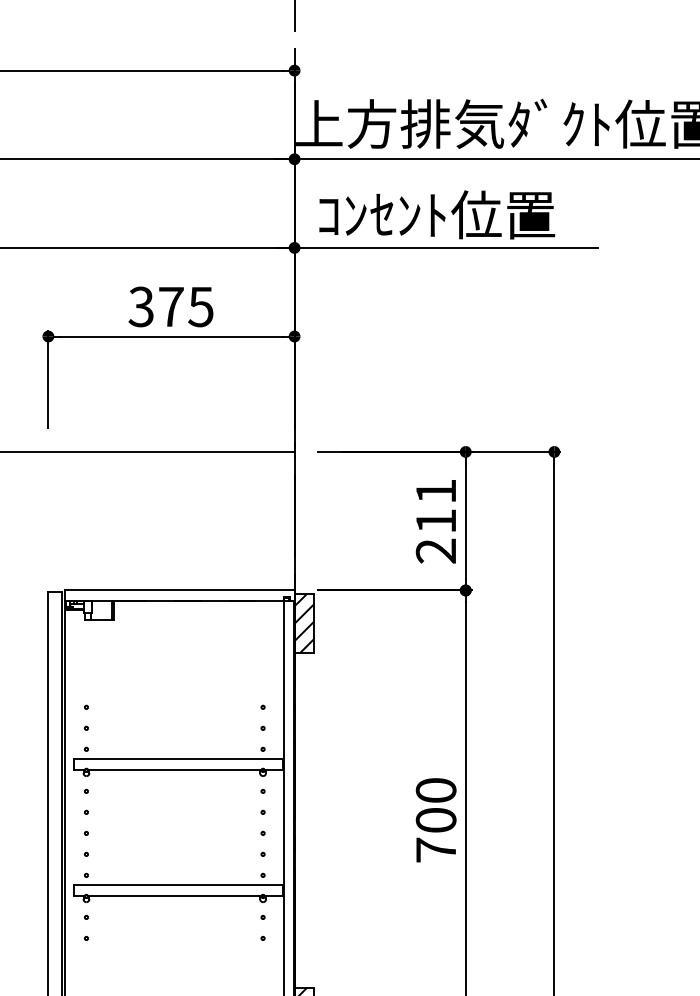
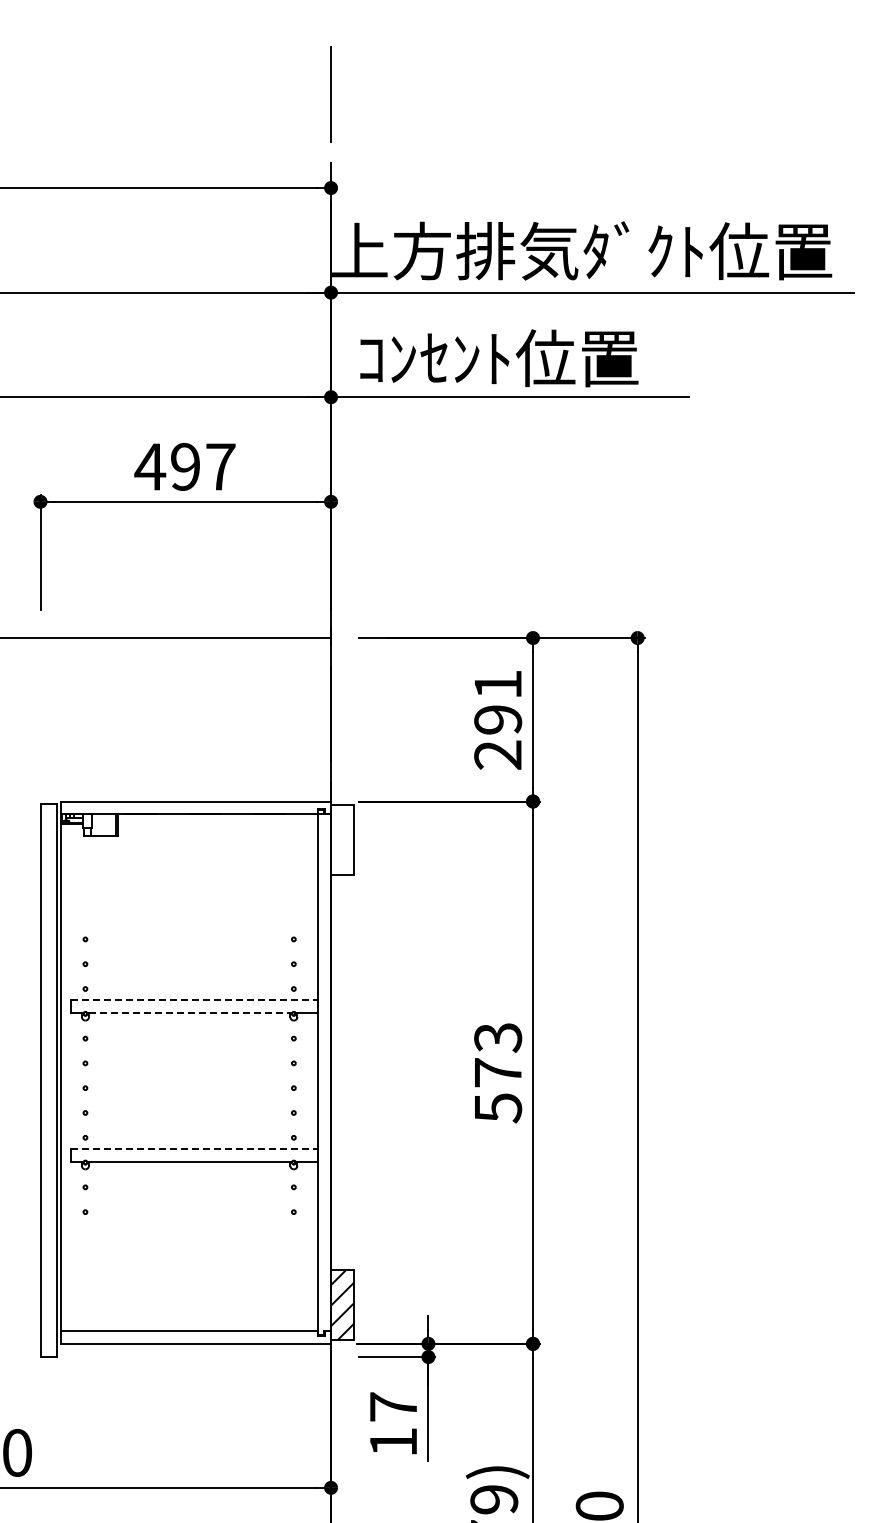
text: (170, 306) -> (184, 466), 375 -> 497
text: (436, 520) -> (498, 719), 211 -> 291
hatch: (304, 623) -> (342, 840), removed
line: (179, 759) -> (195, 1000), solid -> dashed
line: (174, 769) -> (189, 1012), solid -> dashed
text: (436, 820) -> (498, 1073), 700 -> 573
line: (179, 885) -> (195, 1149), solid -> dashed

